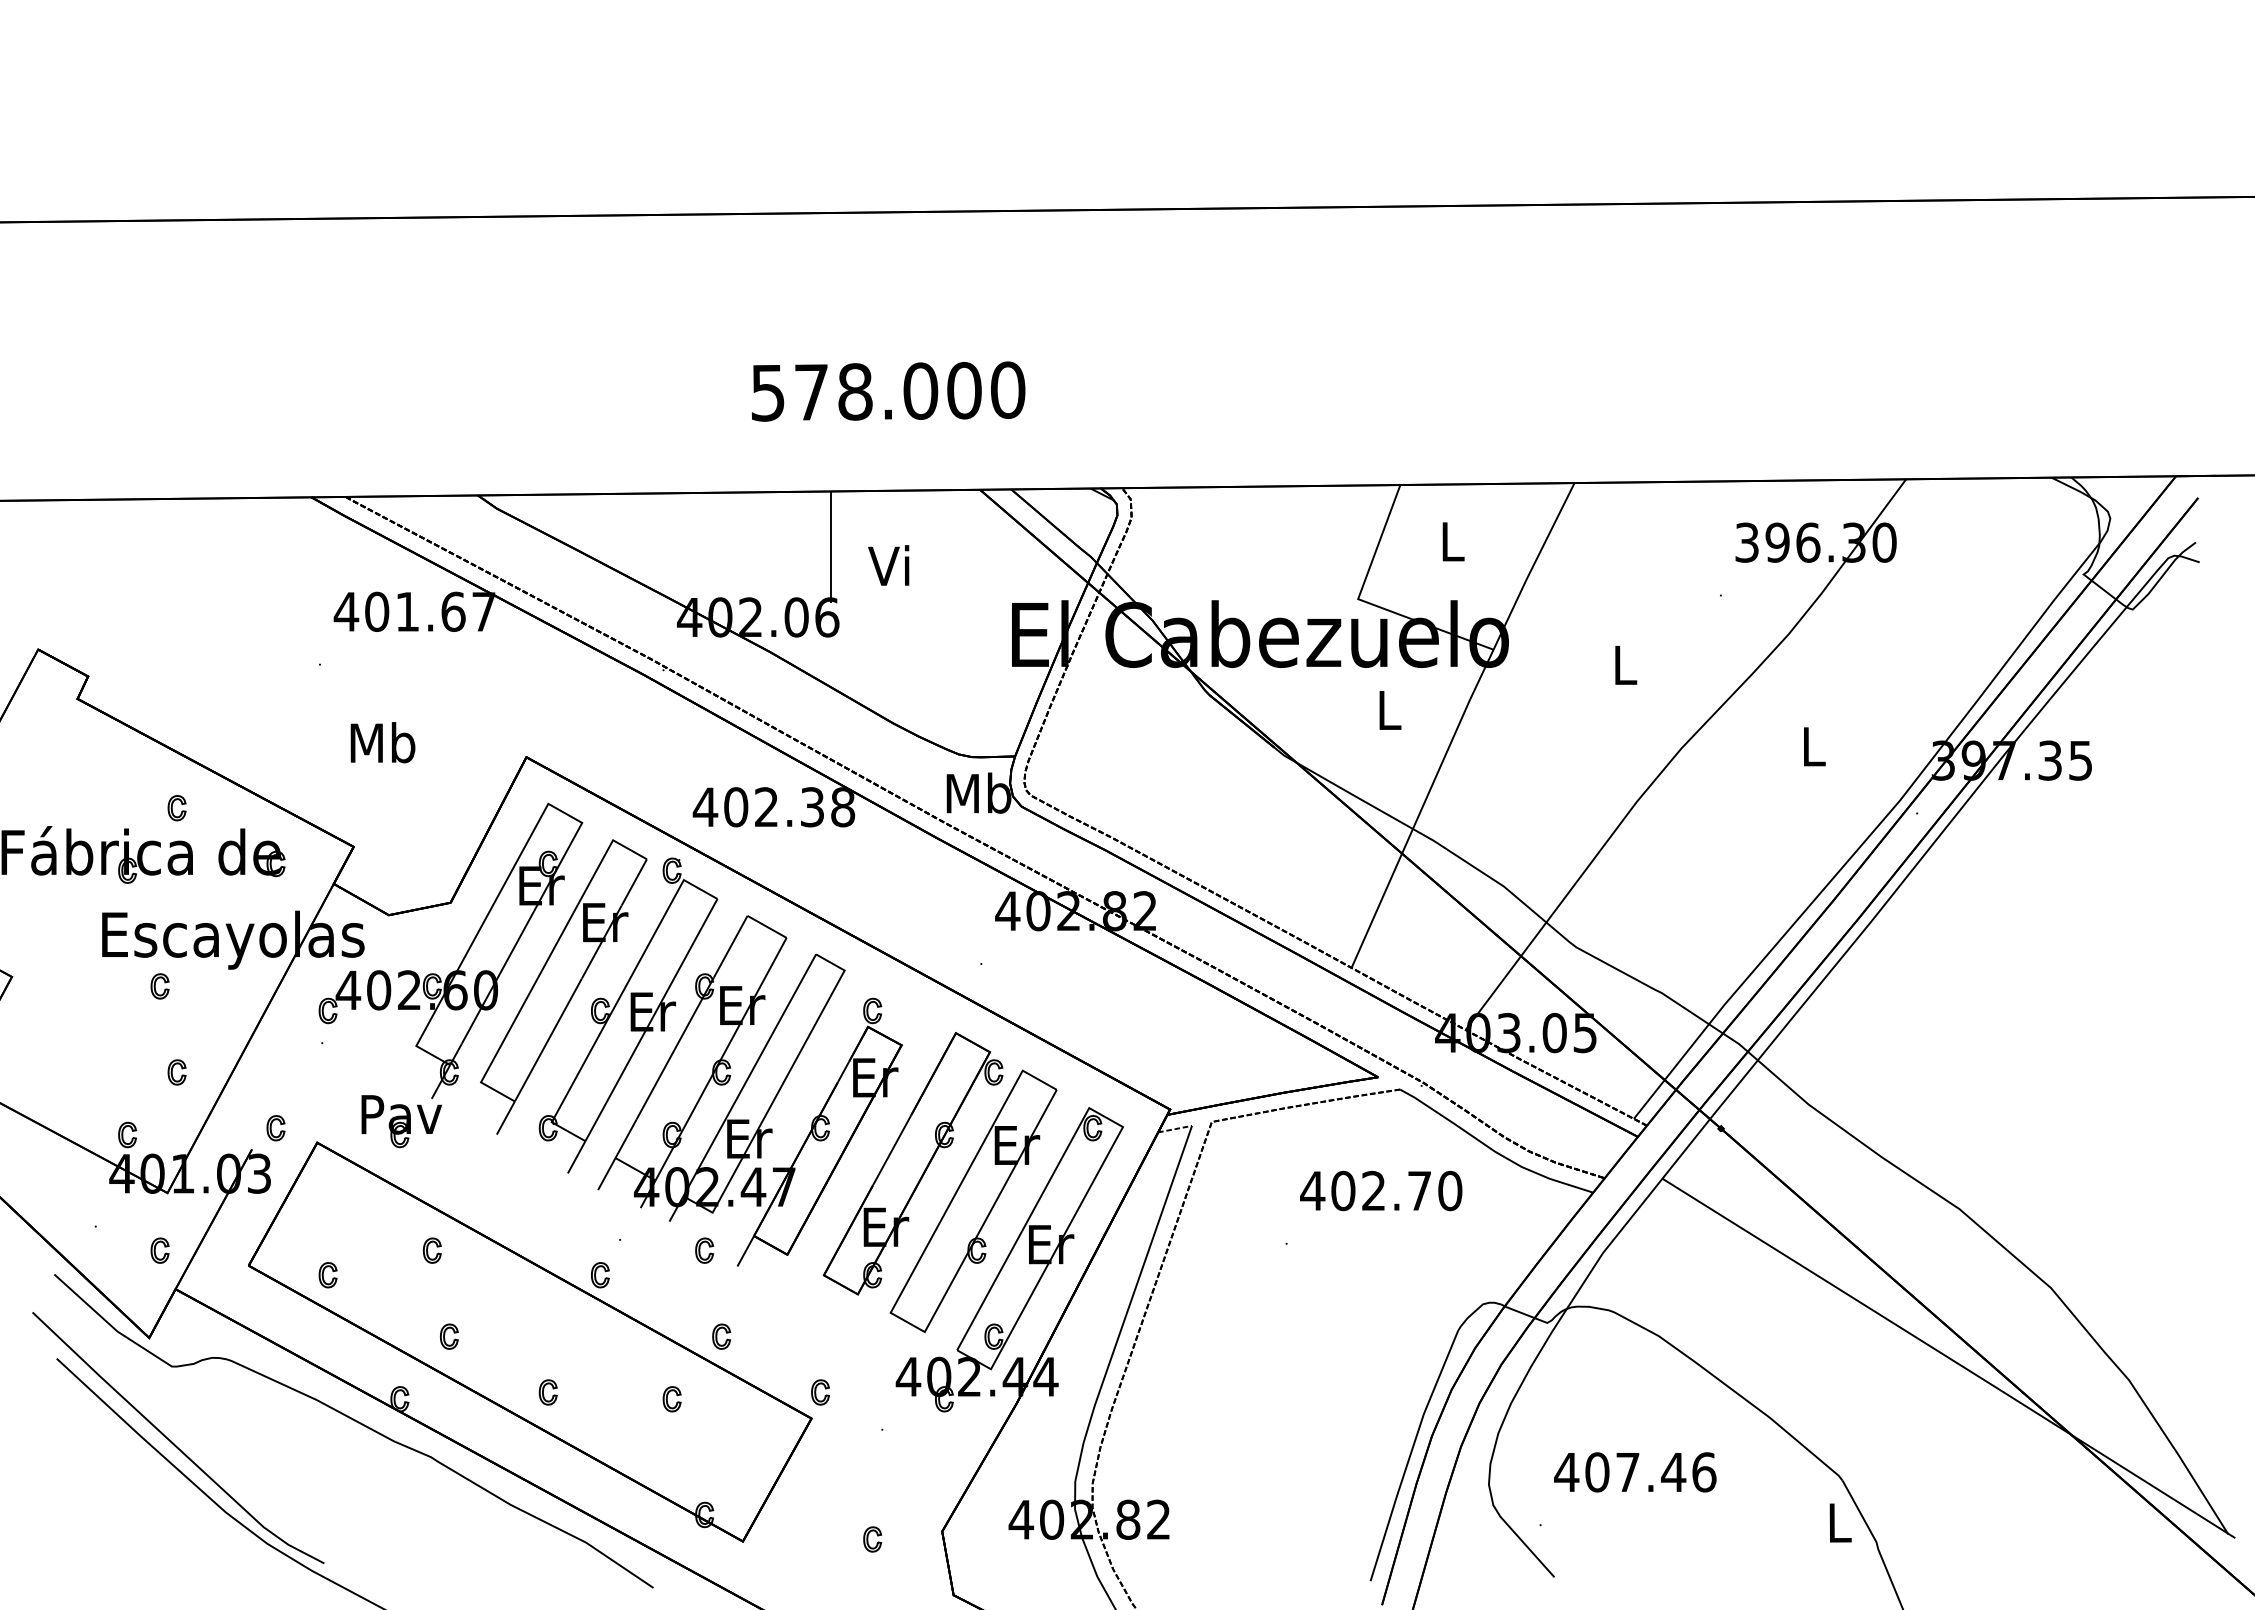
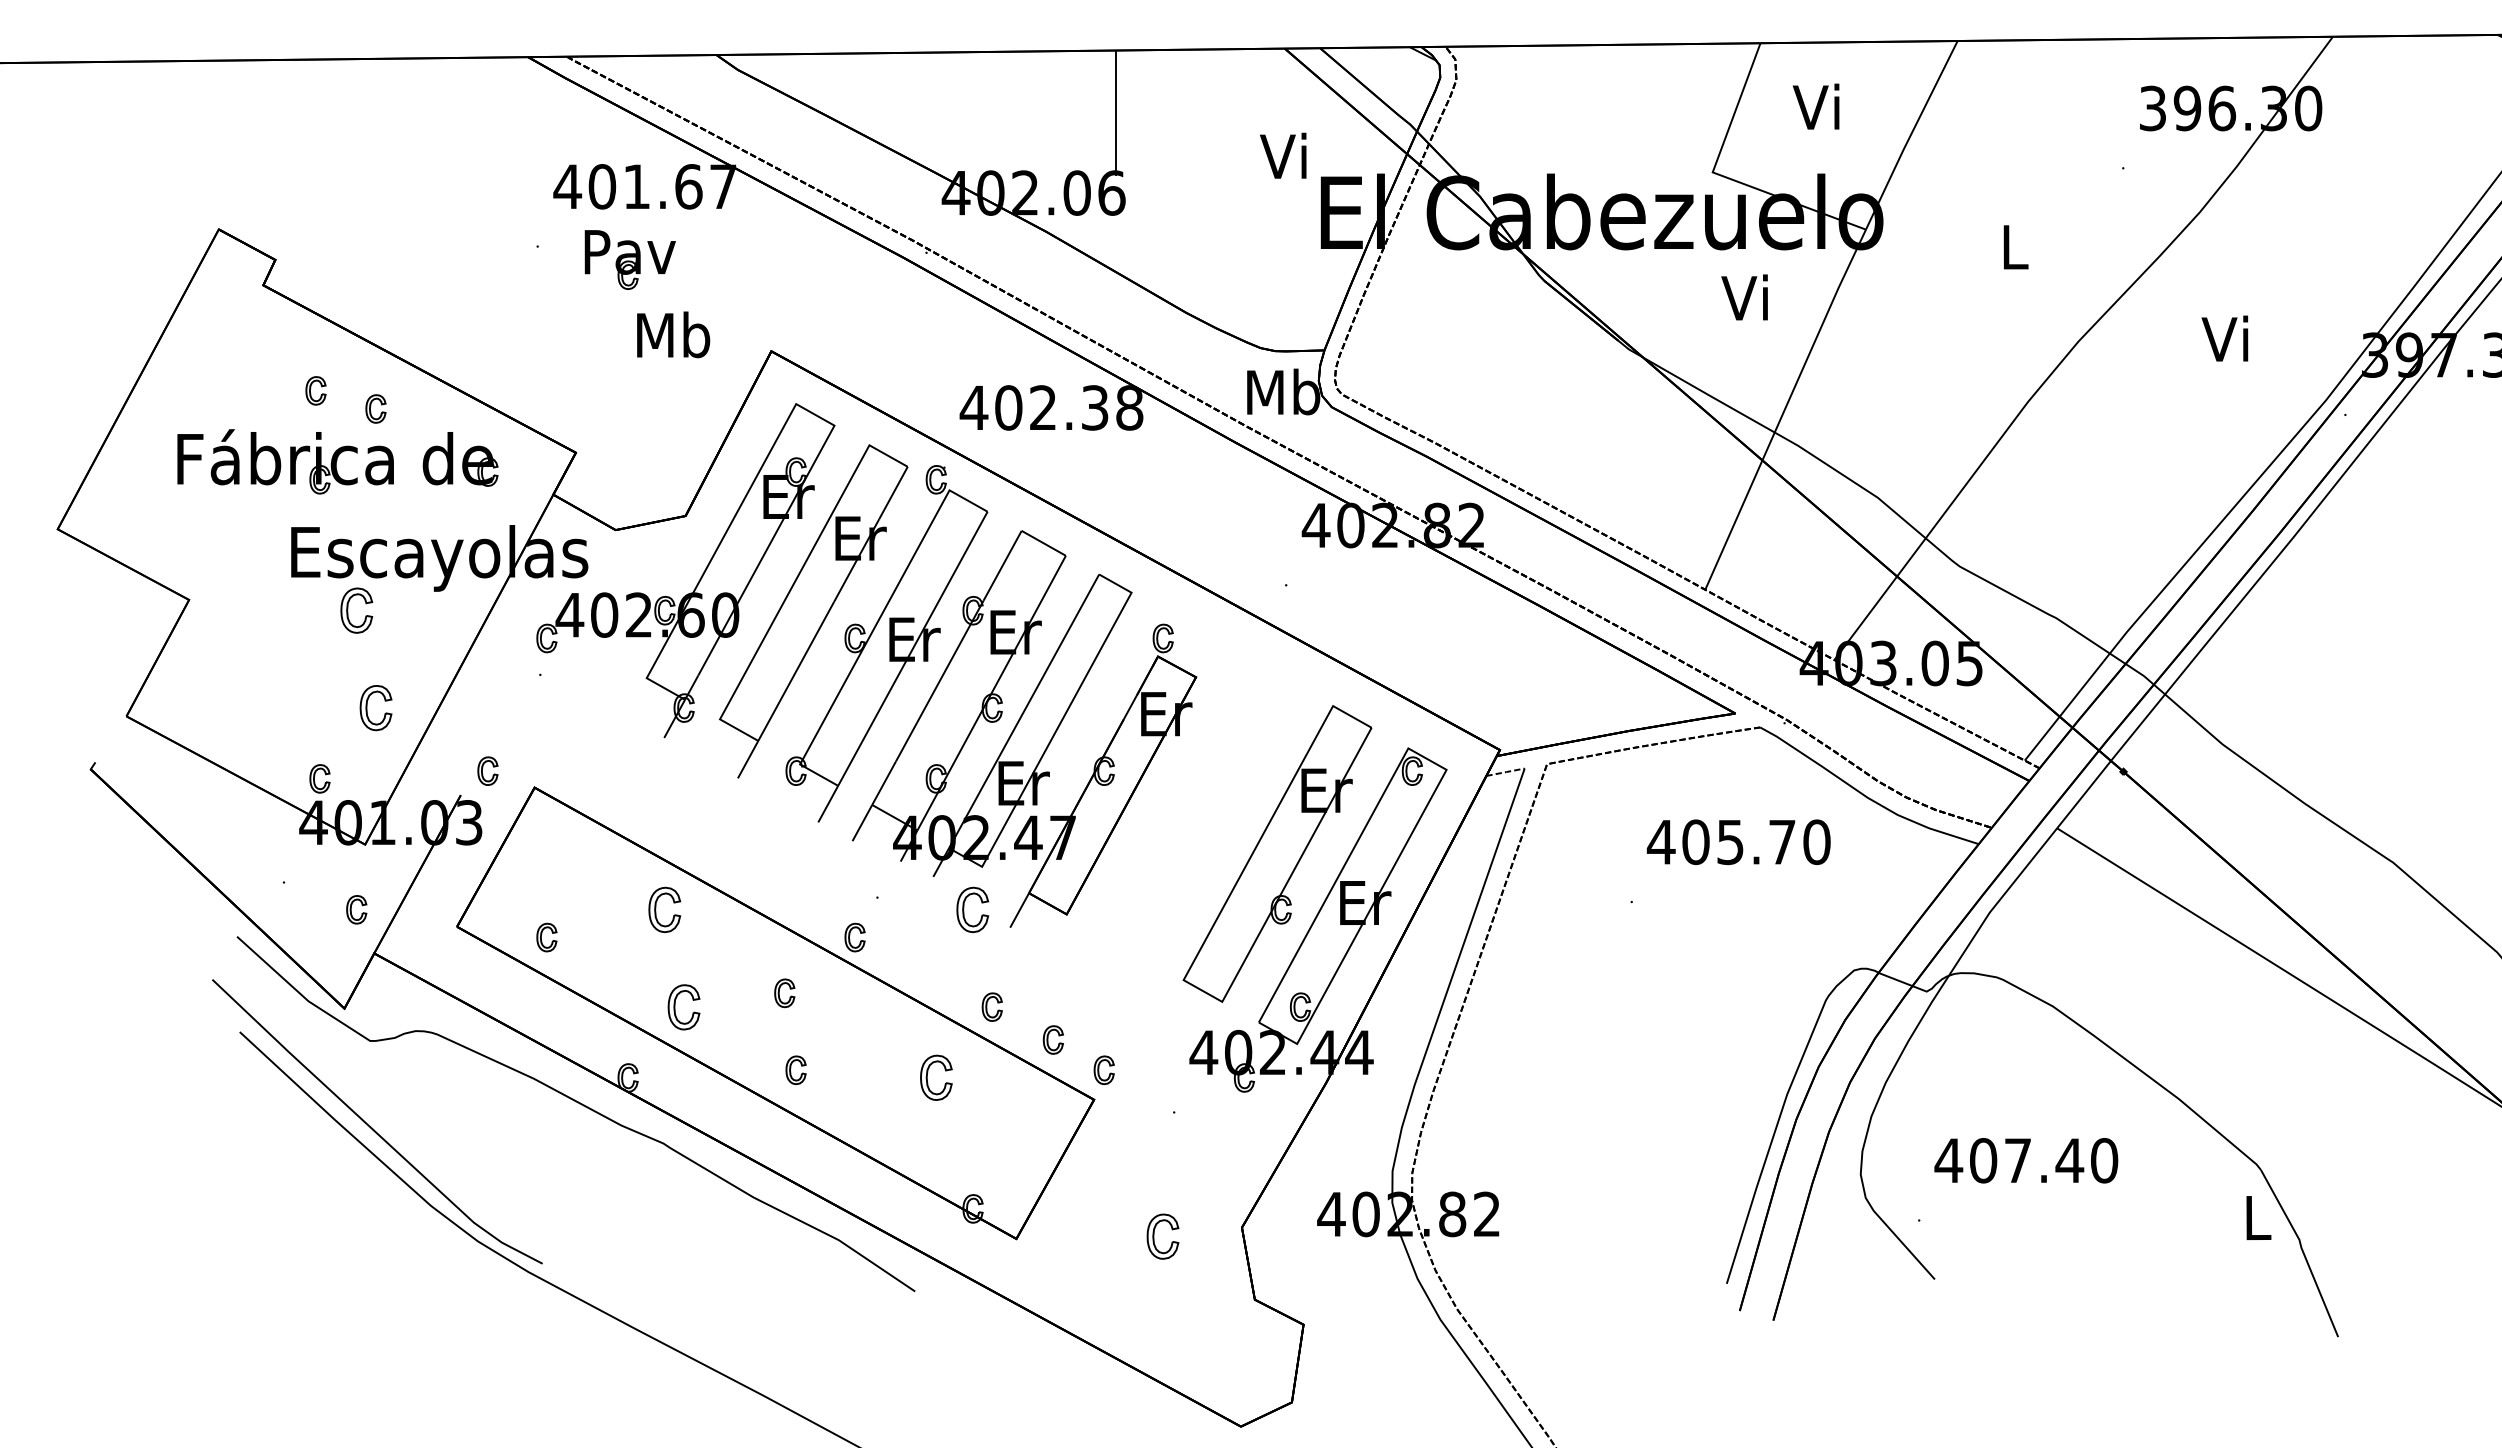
text: (1448, 540) -> (1814, 106), L -> Vi
text: (888, 565) -> (1283, 155), moved
text: (1385, 709) -> (1743, 297), L -> Vi
text: (382, 742) -> (672, 334), moved
text: (1810, 745) -> (2224, 338), L -> Vi
part: (123, 792) -> (315, 391), added
part: (159, 986) -> (356, 610), size x1.6
part: (176, 1072) -> (375, 708), size x1.6
part: (401, 1121) -> (629, 259), moved
part: (912, 1163) -> (1208, 811), removed
text: (1373, 1190) -> (1730, 841), 402.70 -> 405.70
part: (432, 1250) -> (665, 909), size x1.6
part: (704, 1250) -> (972, 909), size x1.6
part: (537, 1324) -> (783, 993), added
part: (449, 1336) -> (684, 1006), size x1.6
part: (775, 1365) -> (1053, 1039), added
part: (671, 1399) -> (935, 1078), size x1.6
text: (1704, 1472) -> (2104, 1160), 407.46 -> 407.40
part: (872, 1539) -> (1163, 1236), size x1.6

